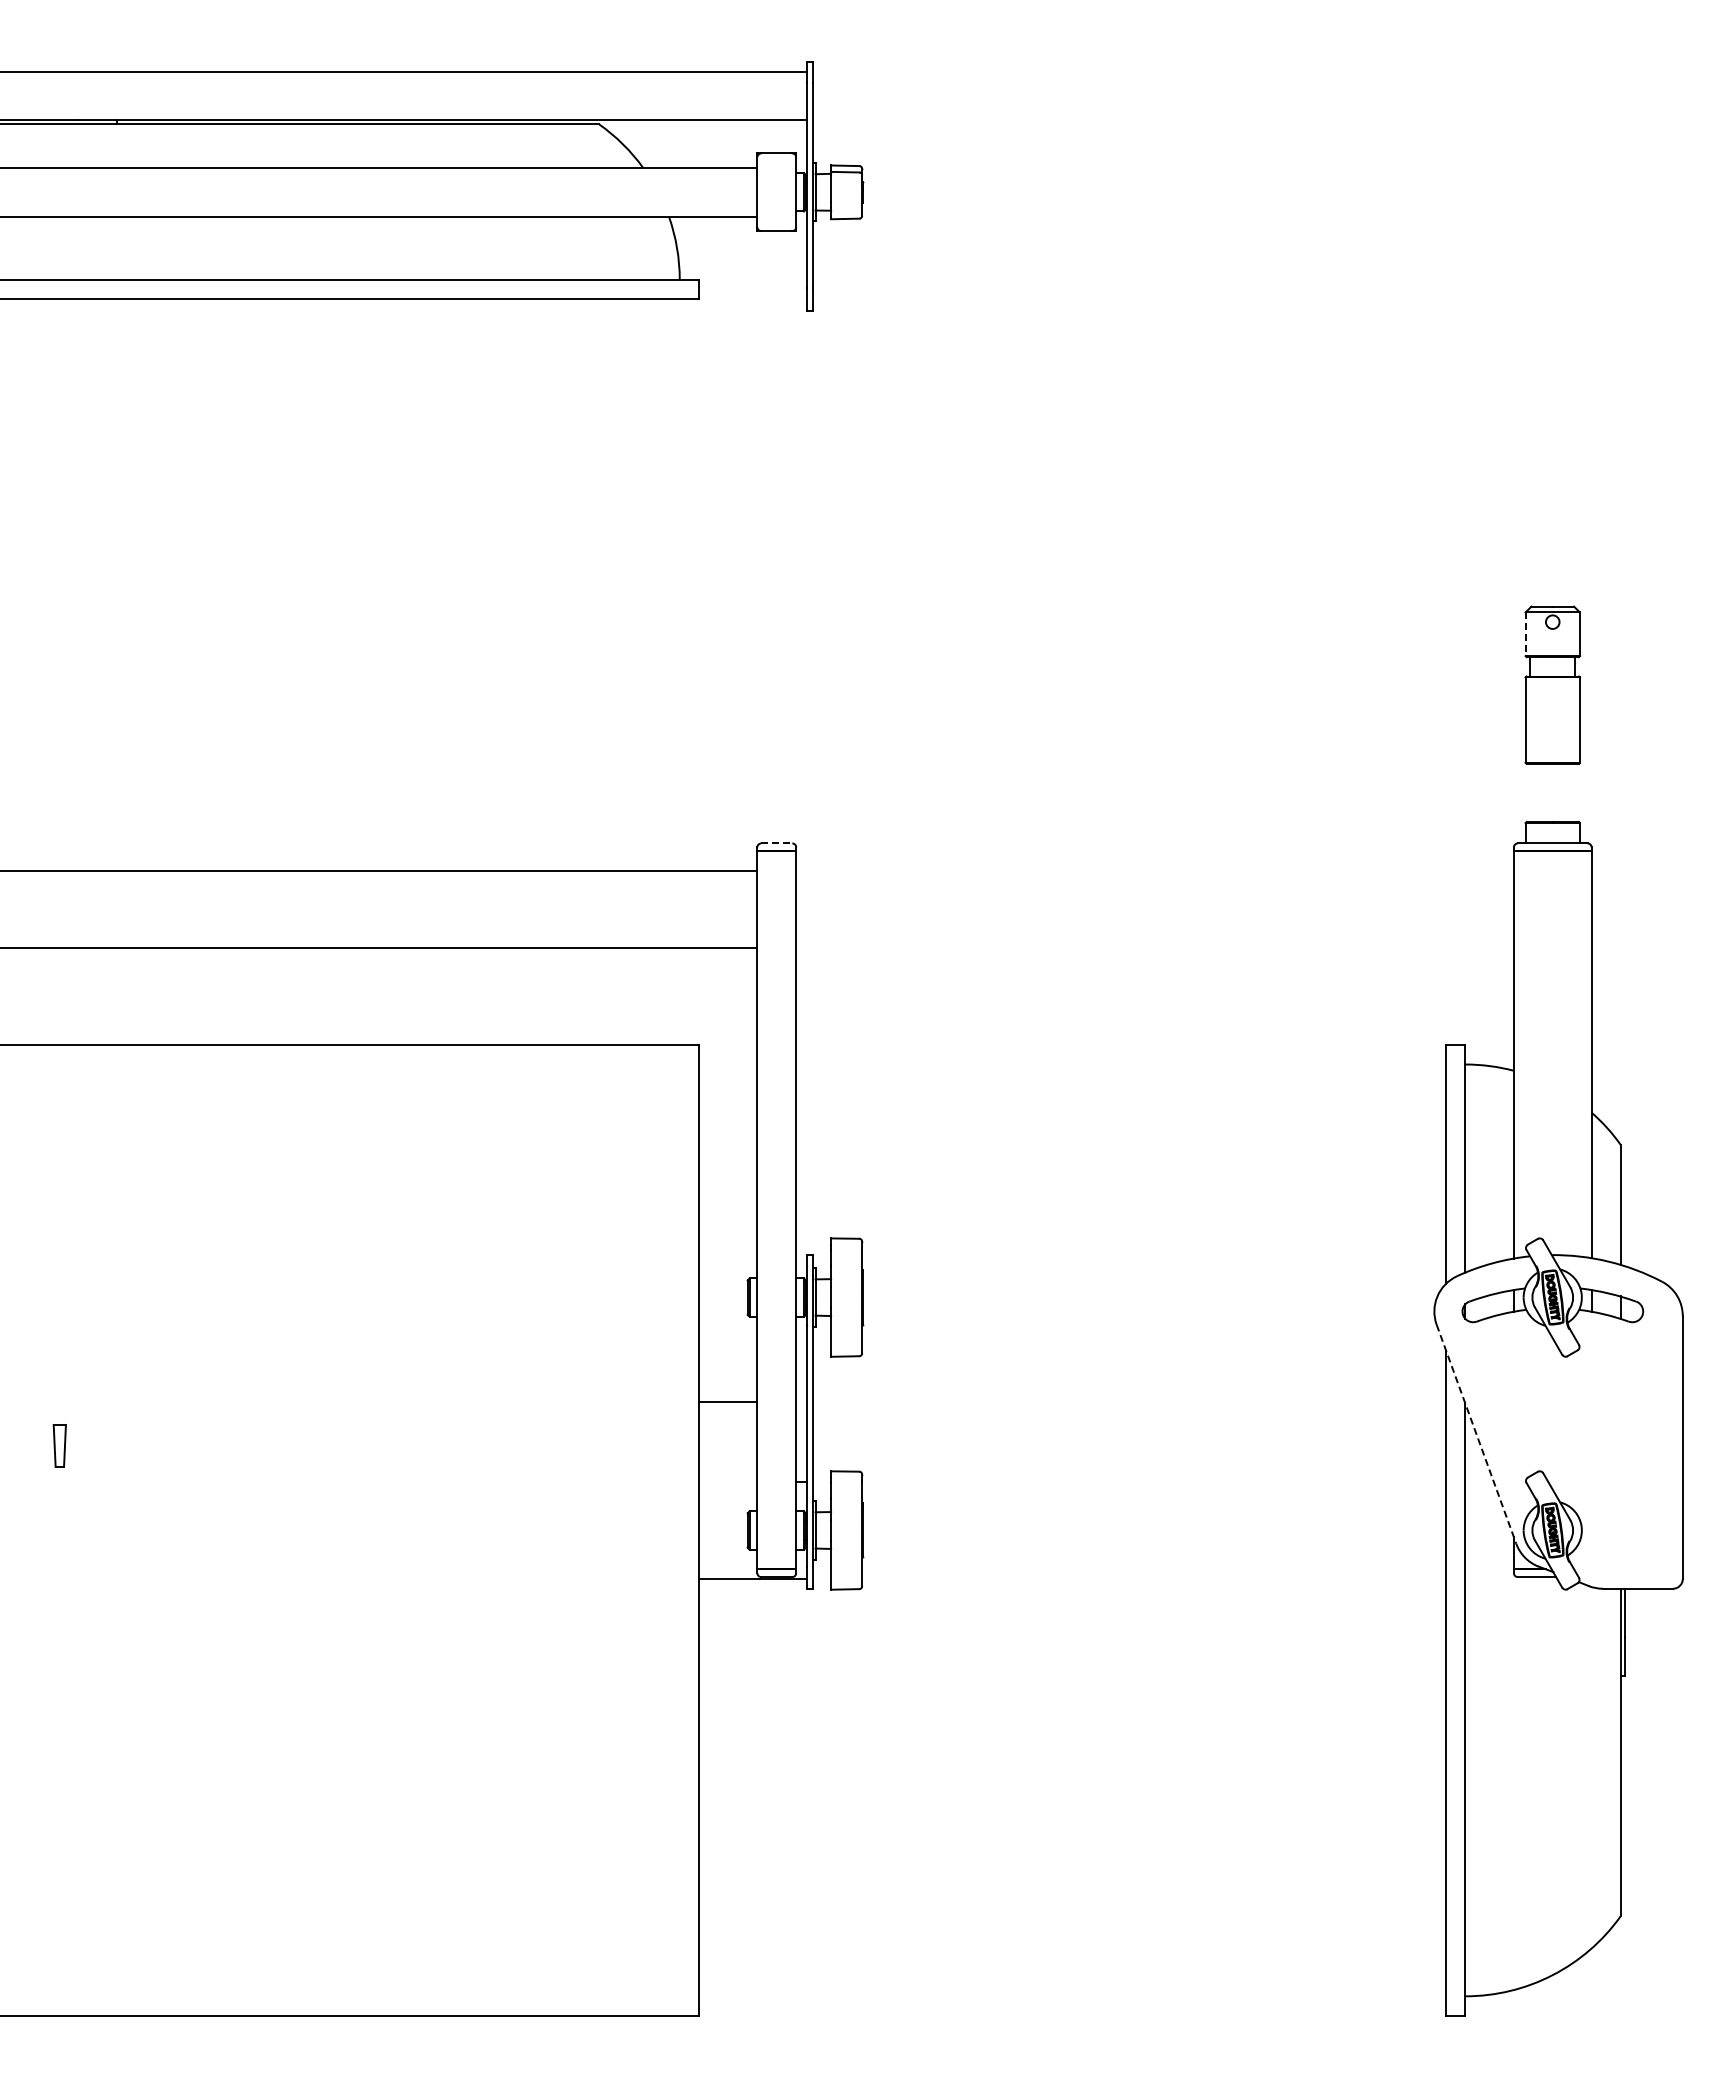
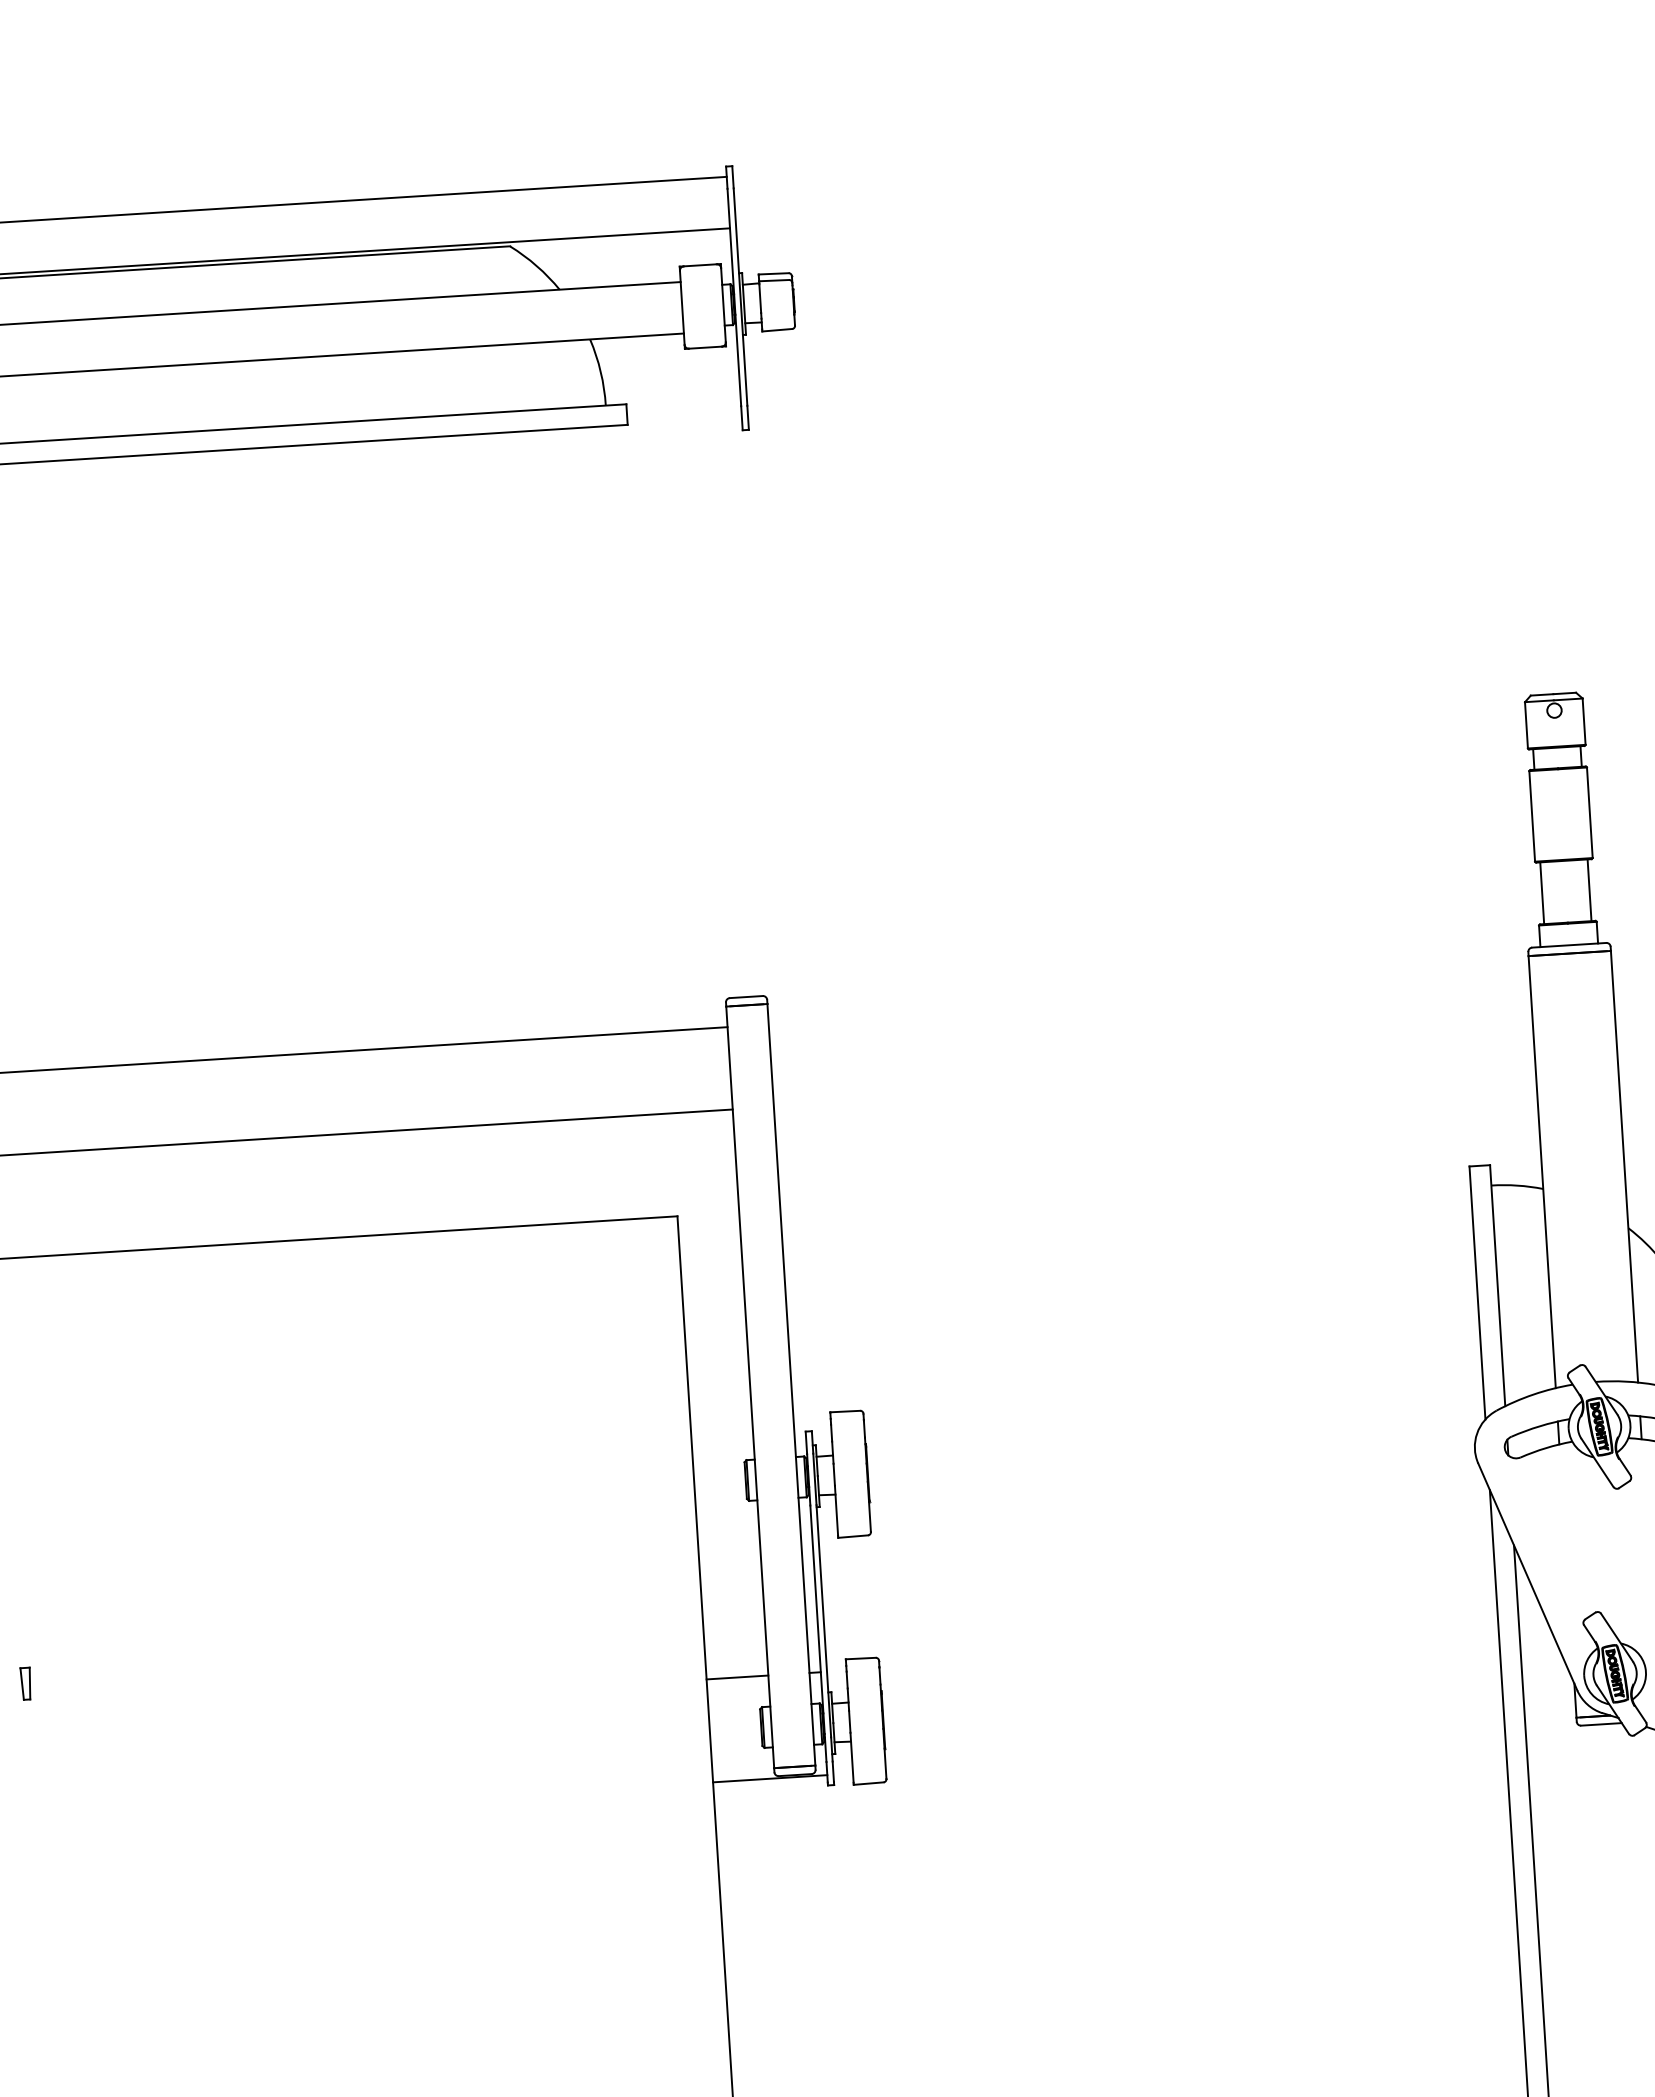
line: (1525, 634) -> (1526, 725), dashed -> solid
line: (1530, 792) -> (1542, 892), added
line: (1575, 792) -> (1589, 889), added
line: (776, 843) -> (746, 997), dashed -> solid
line: (728, 1401) -> (737, 1676), moved
line: (1476, 1434) -> (1527, 1577), dashed -> solid
part: (59, 1445) -> (25, 1683), size x0.71

